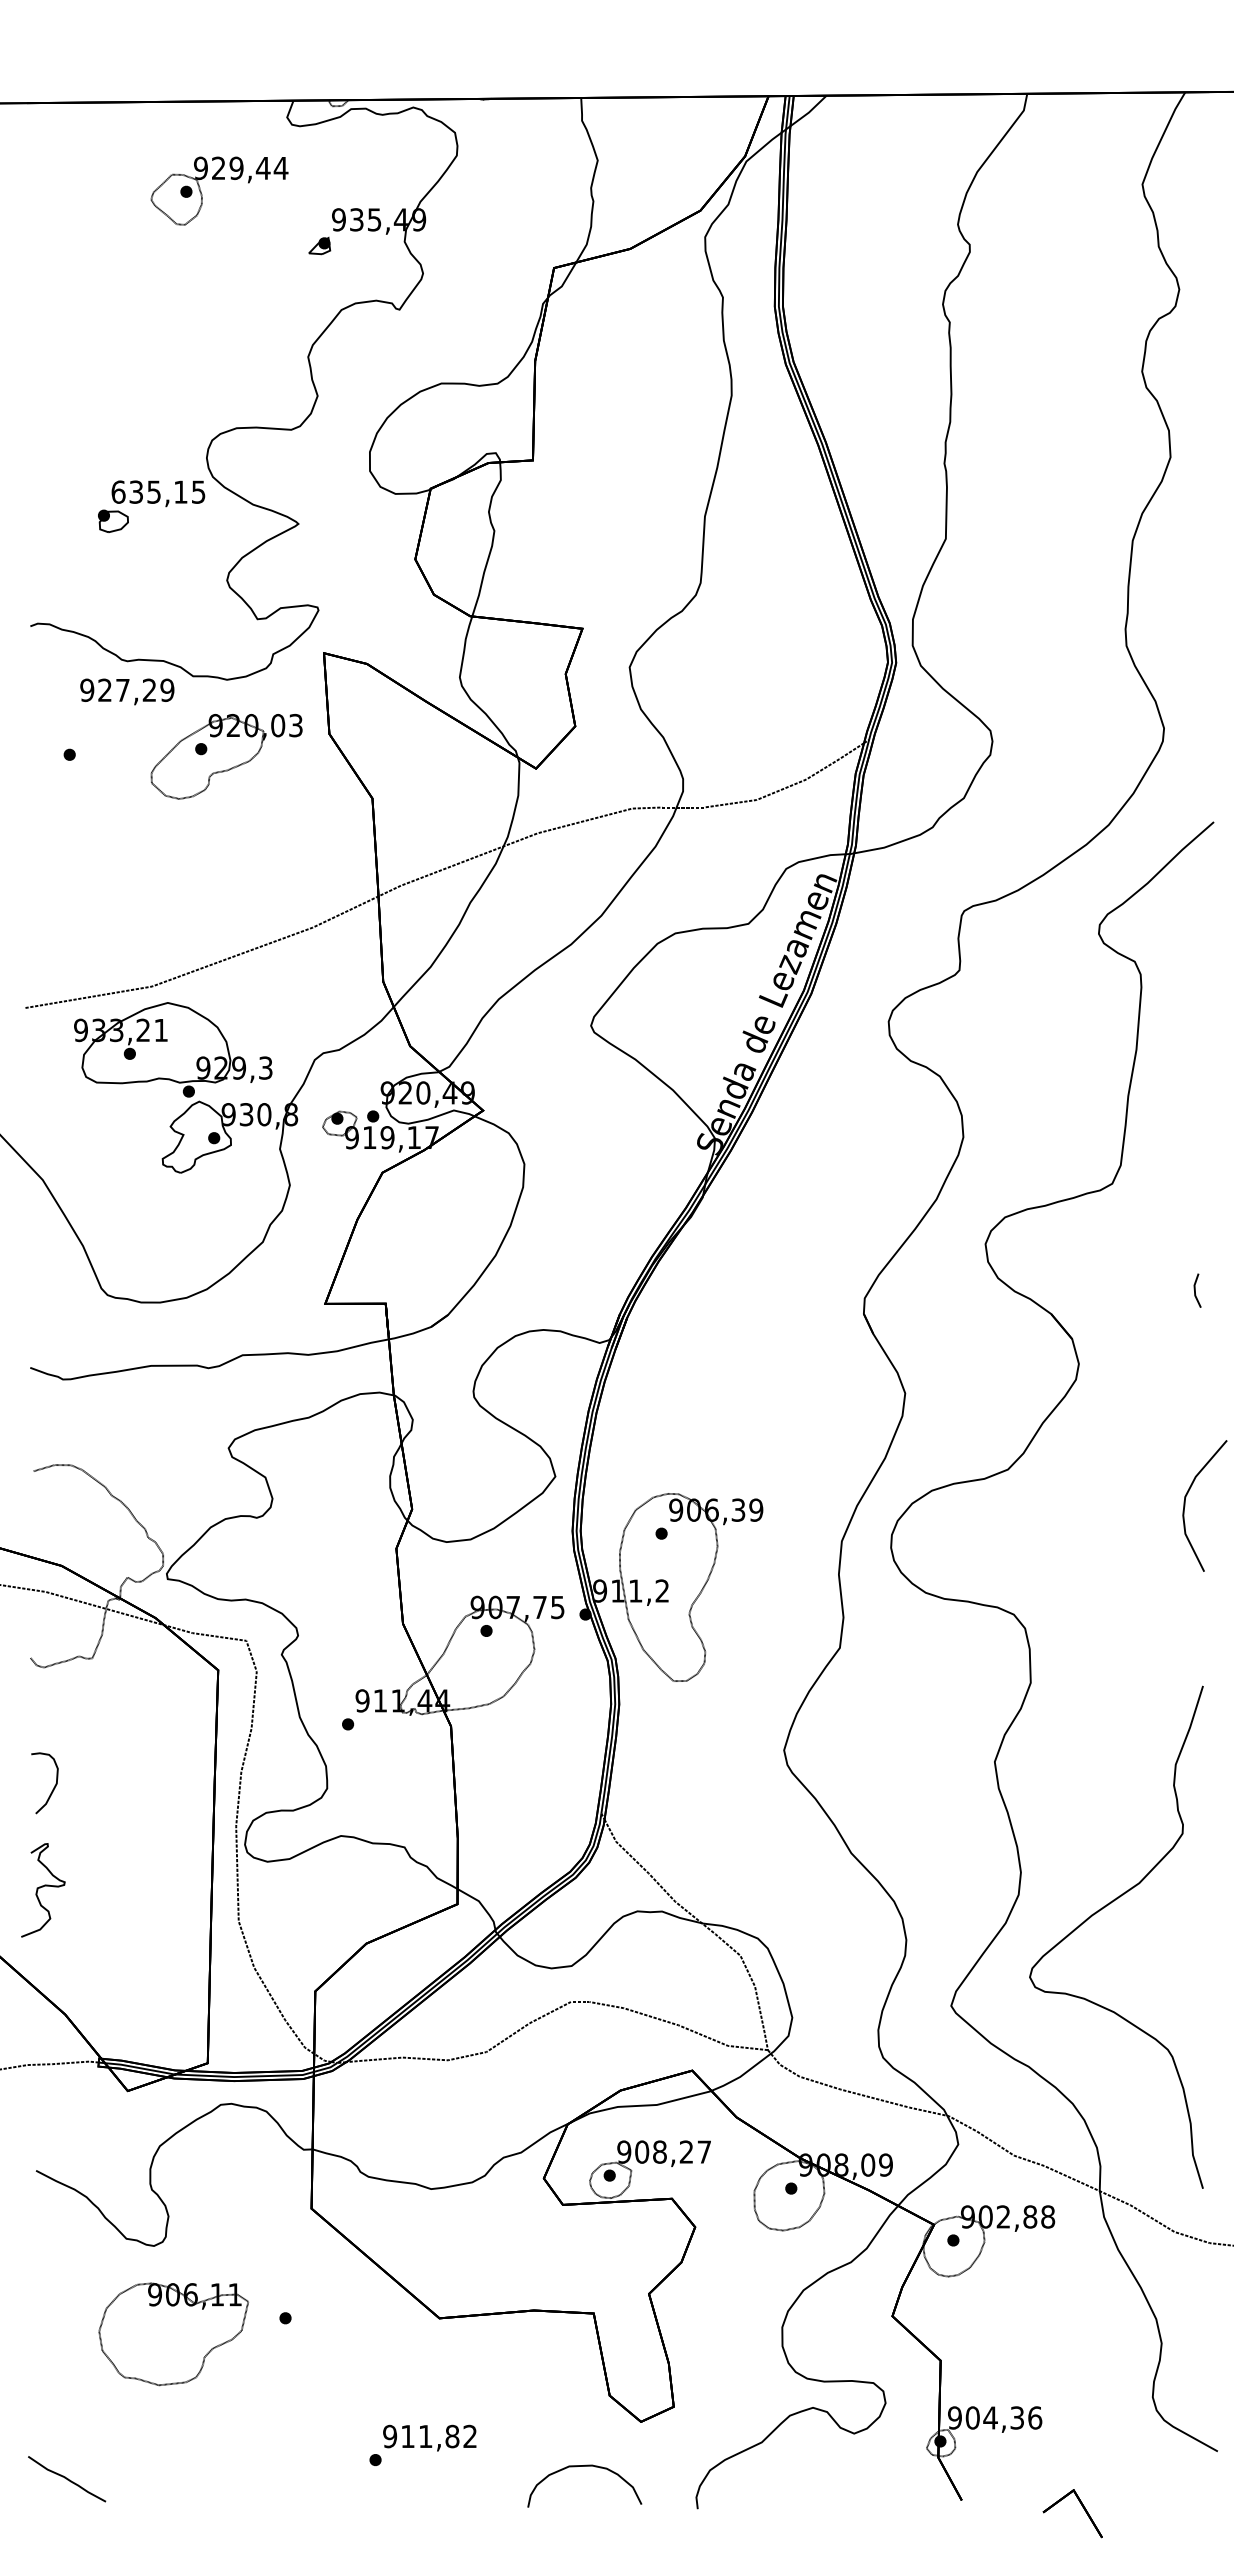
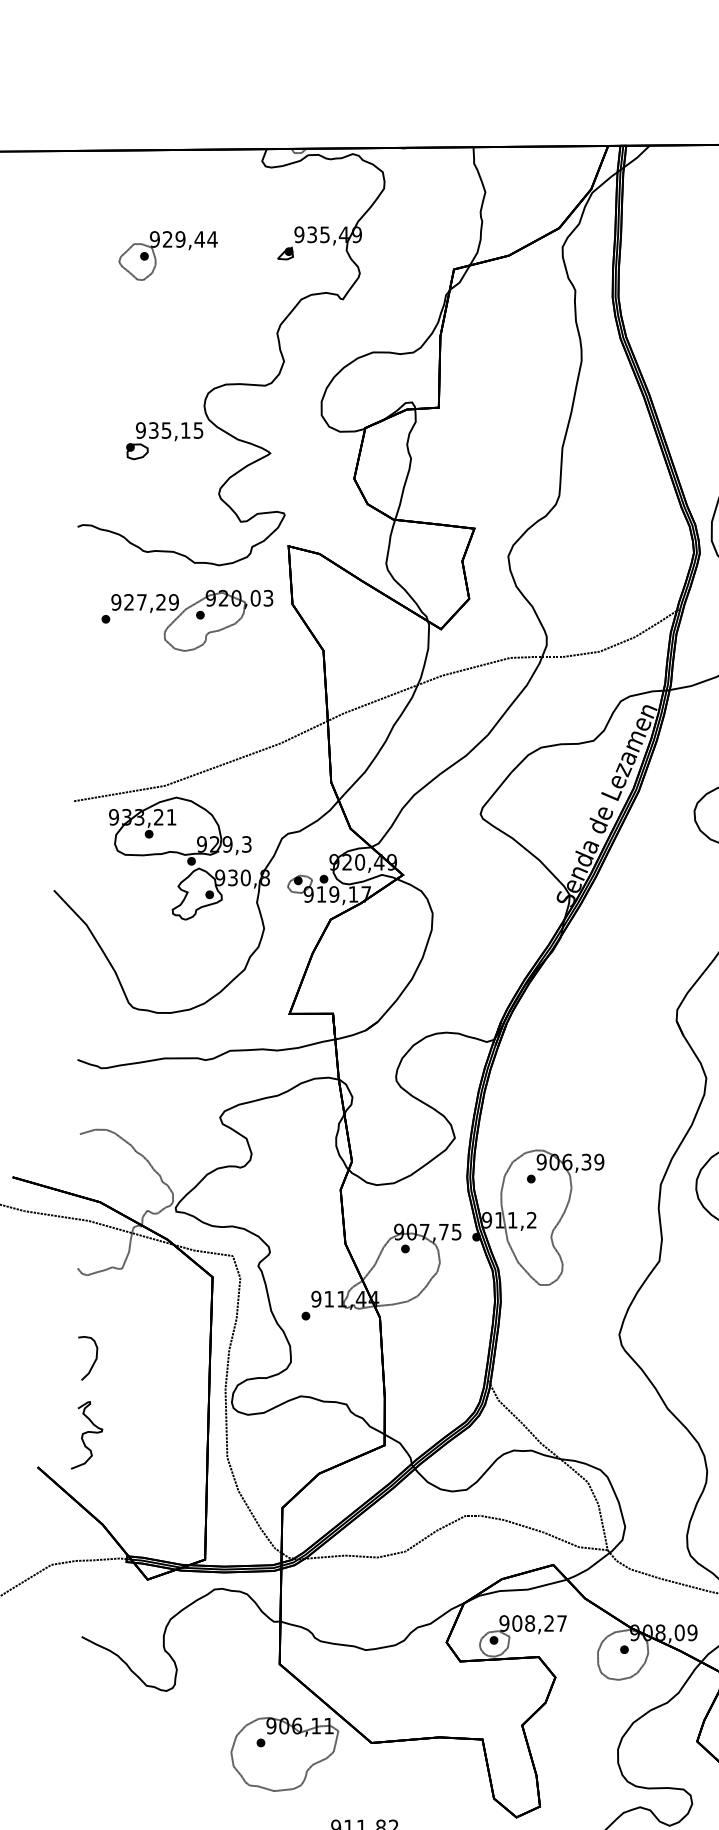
part: (219, 179) -> (168, 247), moved
text: (118, 491) -> (140, 430), 635,15 -> 935,15
text: (127, 691) -> (145, 603), moved
part: (173, 2334) -> (284, 1754), moved

